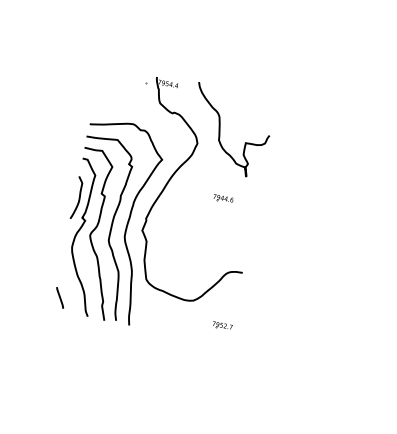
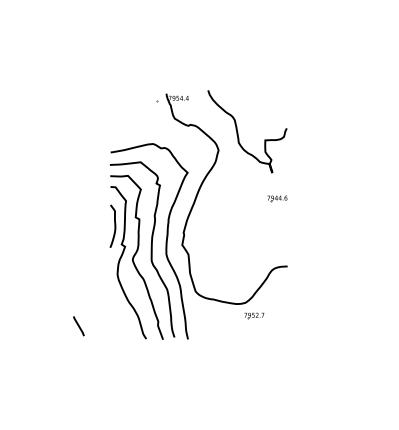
part: (223, 198) -> (277, 198), moved
line: (59, 298) -> (78, 326), moved
part: (222, 325) -> (254, 315), moved

